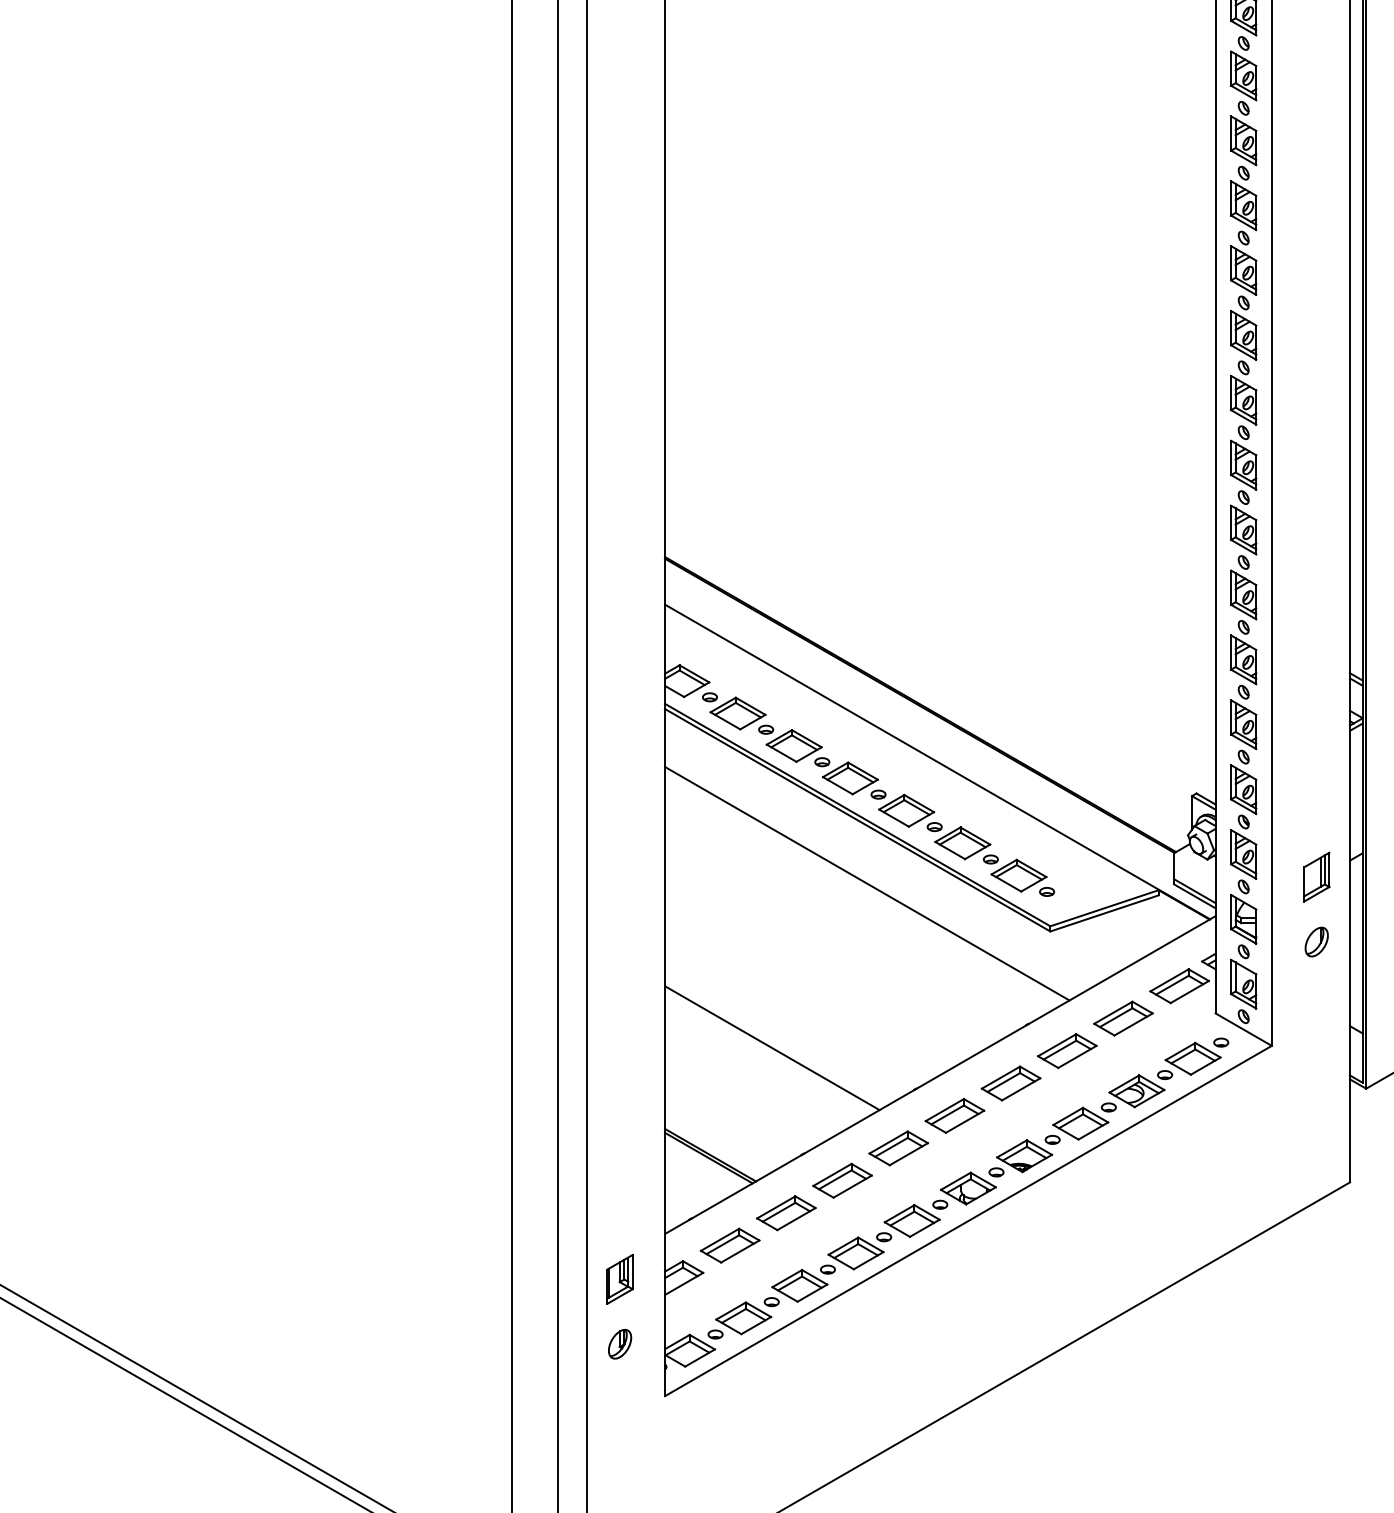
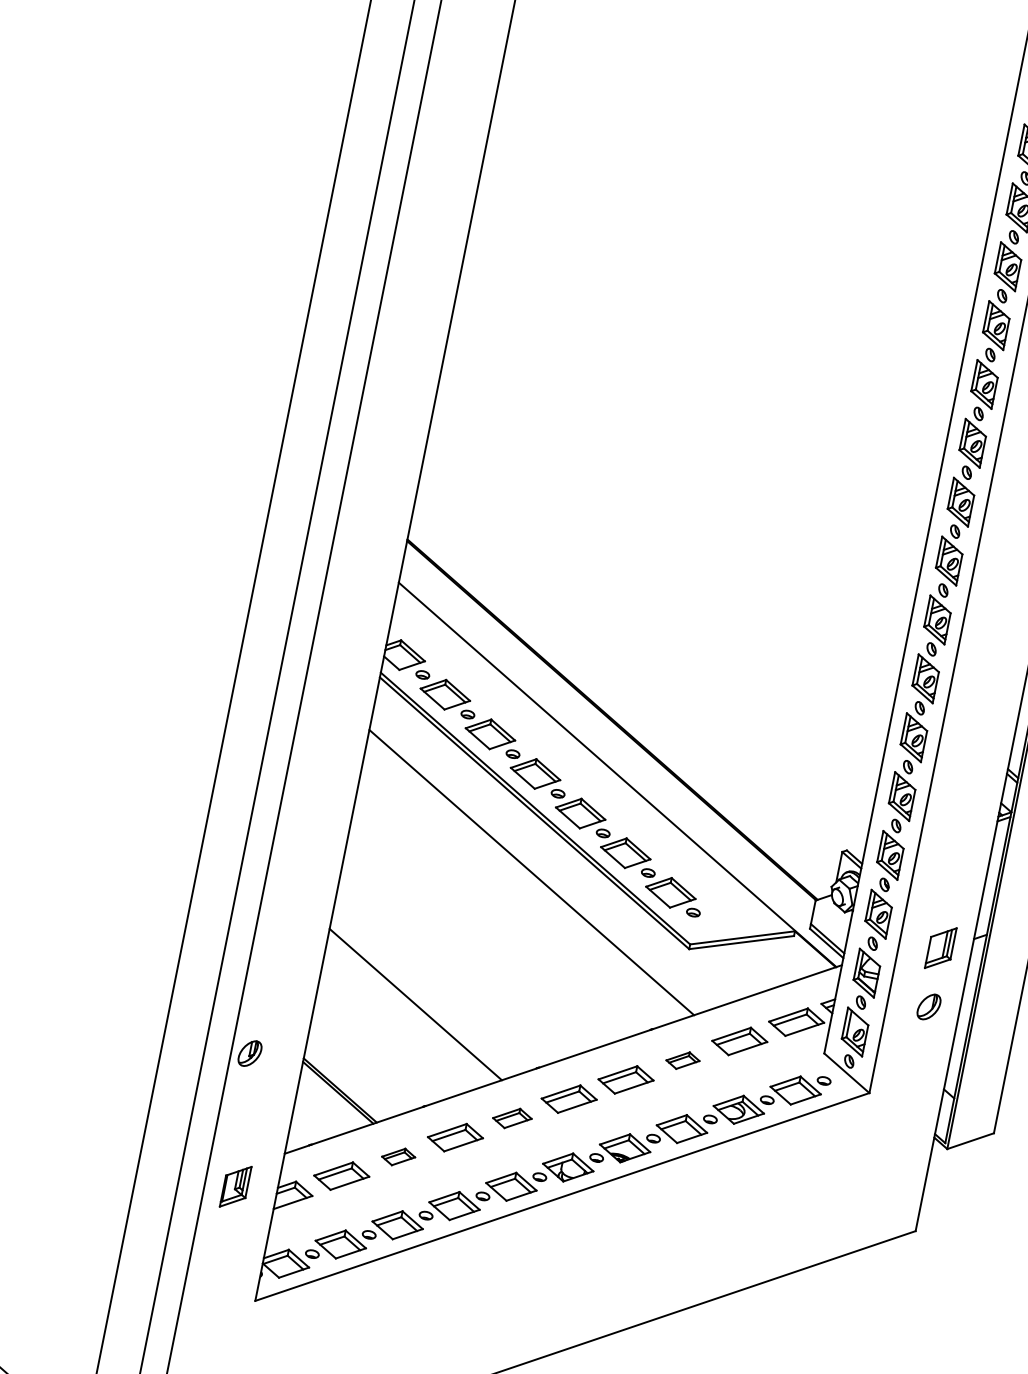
part: (1067, 1050) -> (683, 1060), size x0.6
part: (898, 1148) -> (512, 1118), size x0.7
part: (786, 1213) -> (398, 1157), size x0.6
part: (620, 1343) -> (250, 1053), moved

